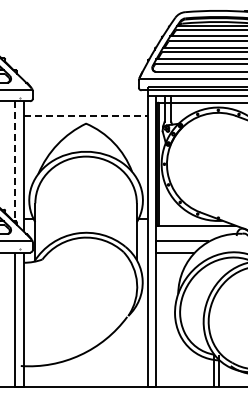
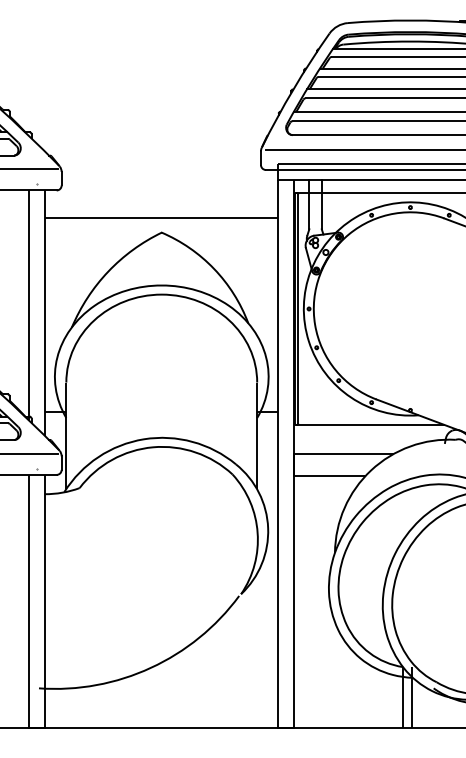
line: (85, 115) -> (160, 217), dashed -> solid
line: (15, 162) -> (28, 305), dashed -> solid

